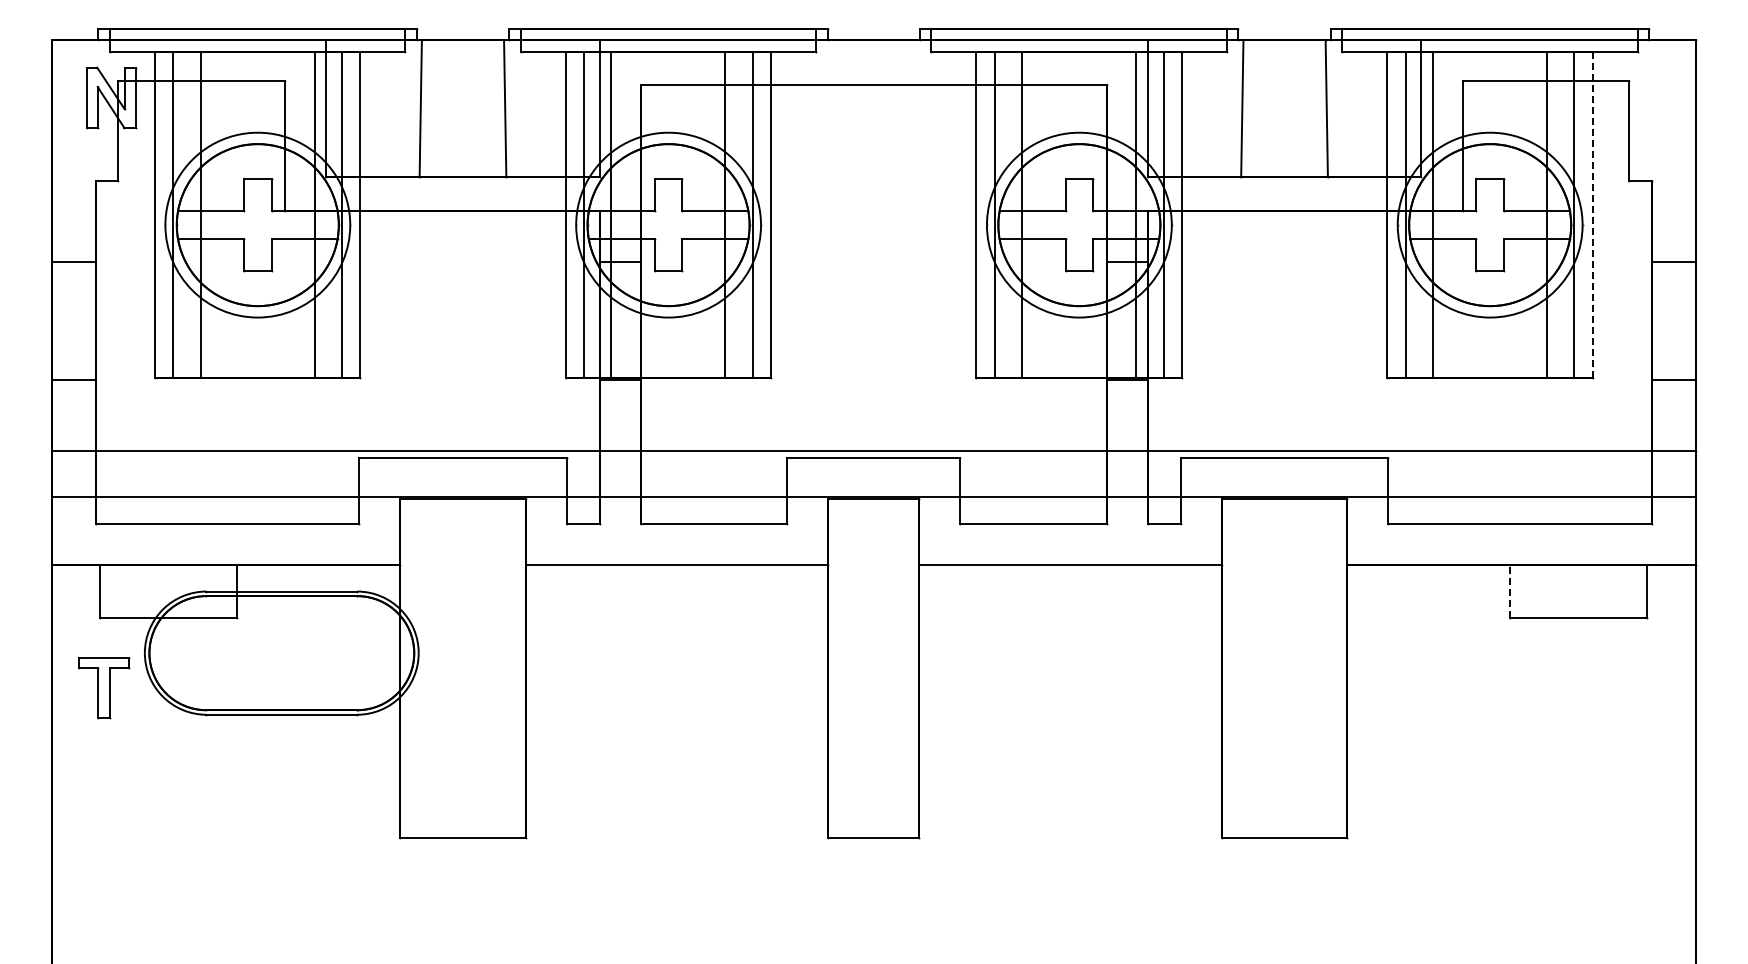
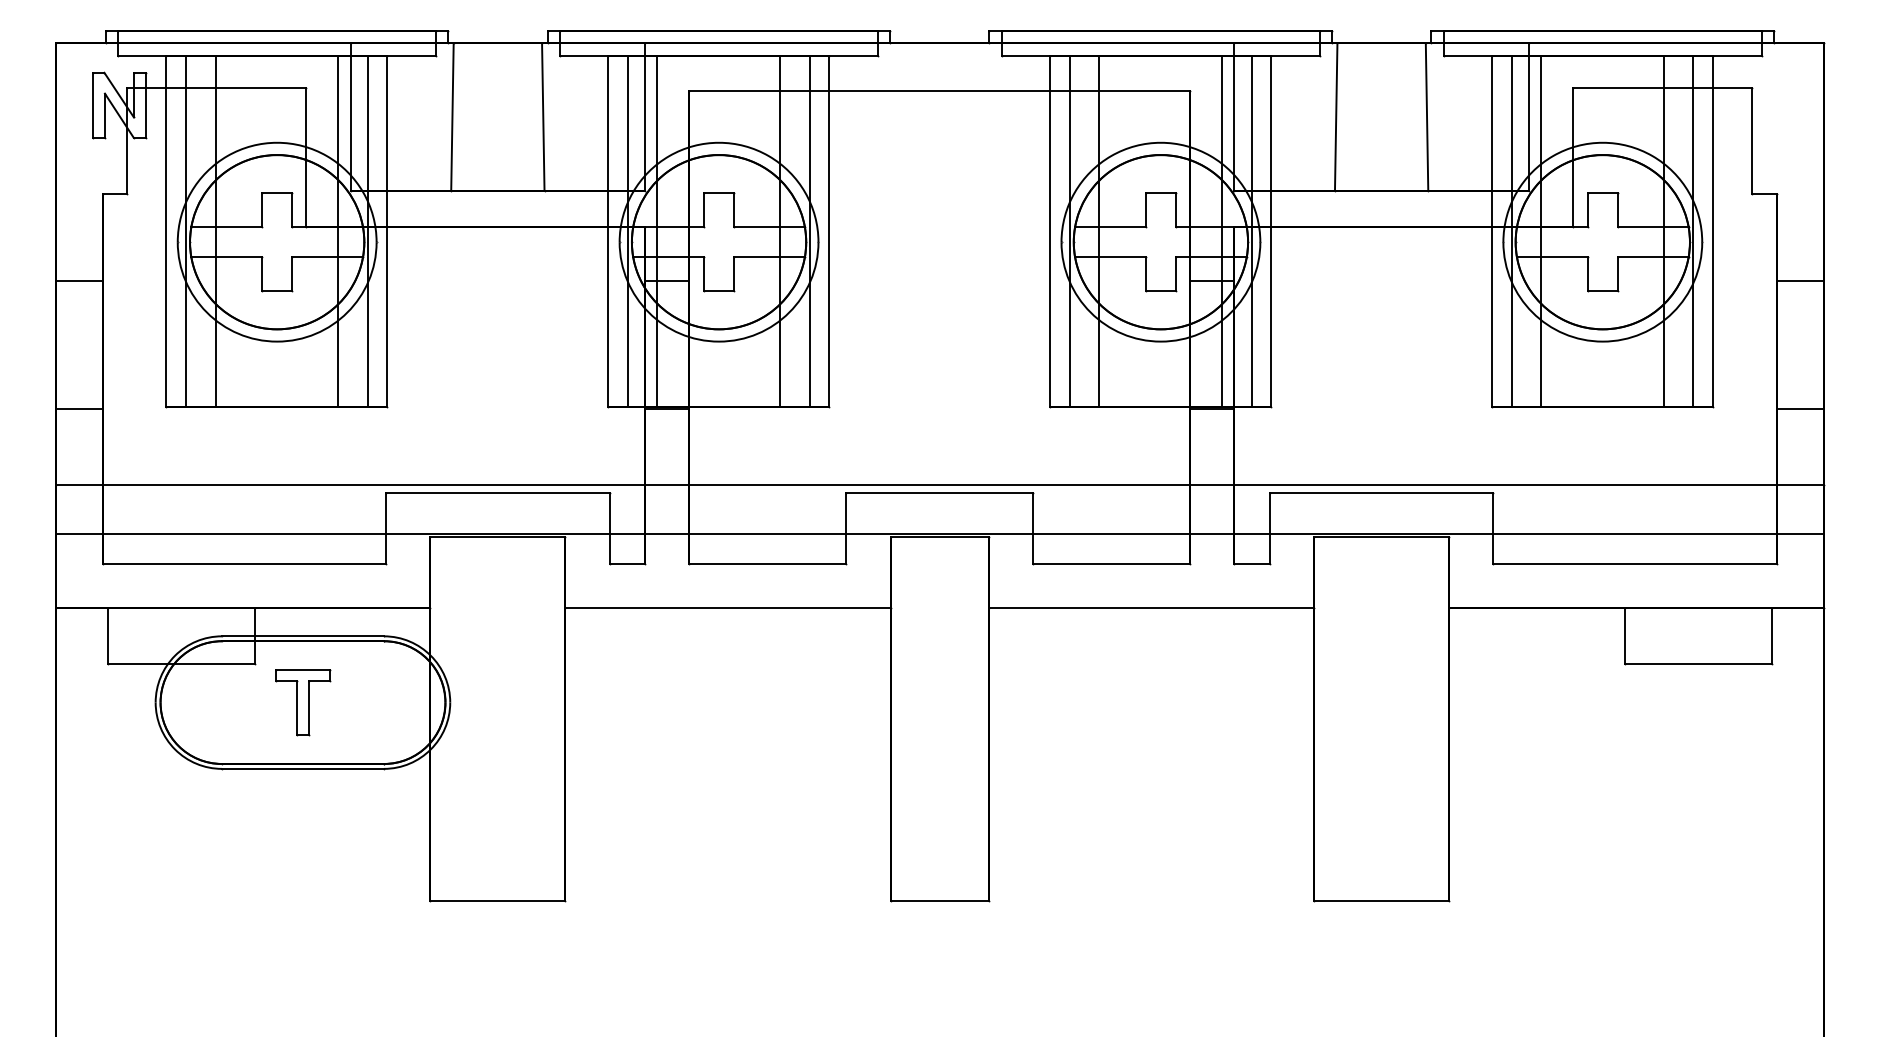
line: (1592, 214) -> (1712, 230), dashed -> solid
line: (1510, 590) -> (1624, 635), dashed -> solid
part: (104, 688) -> (303, 702), moved

